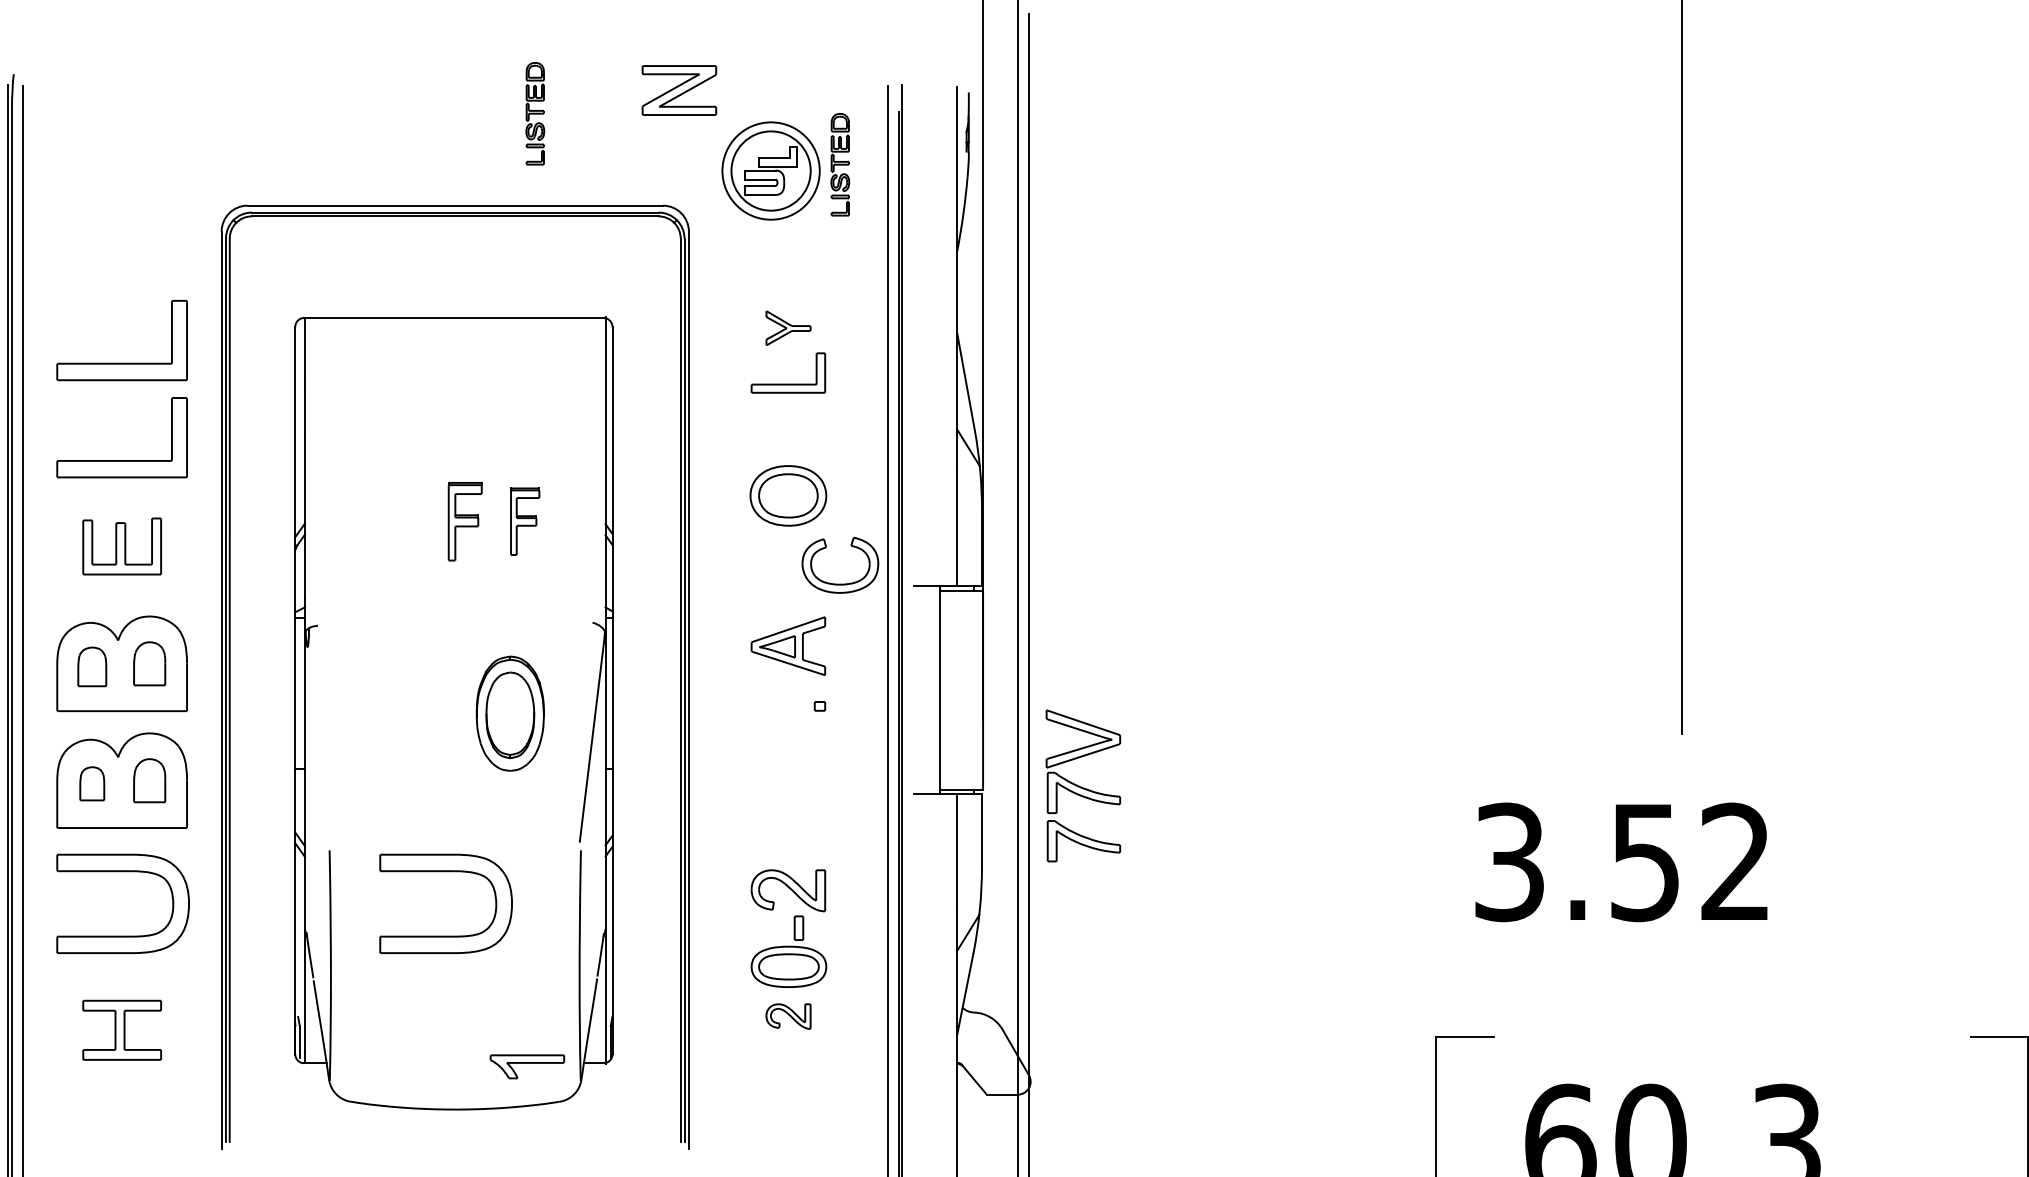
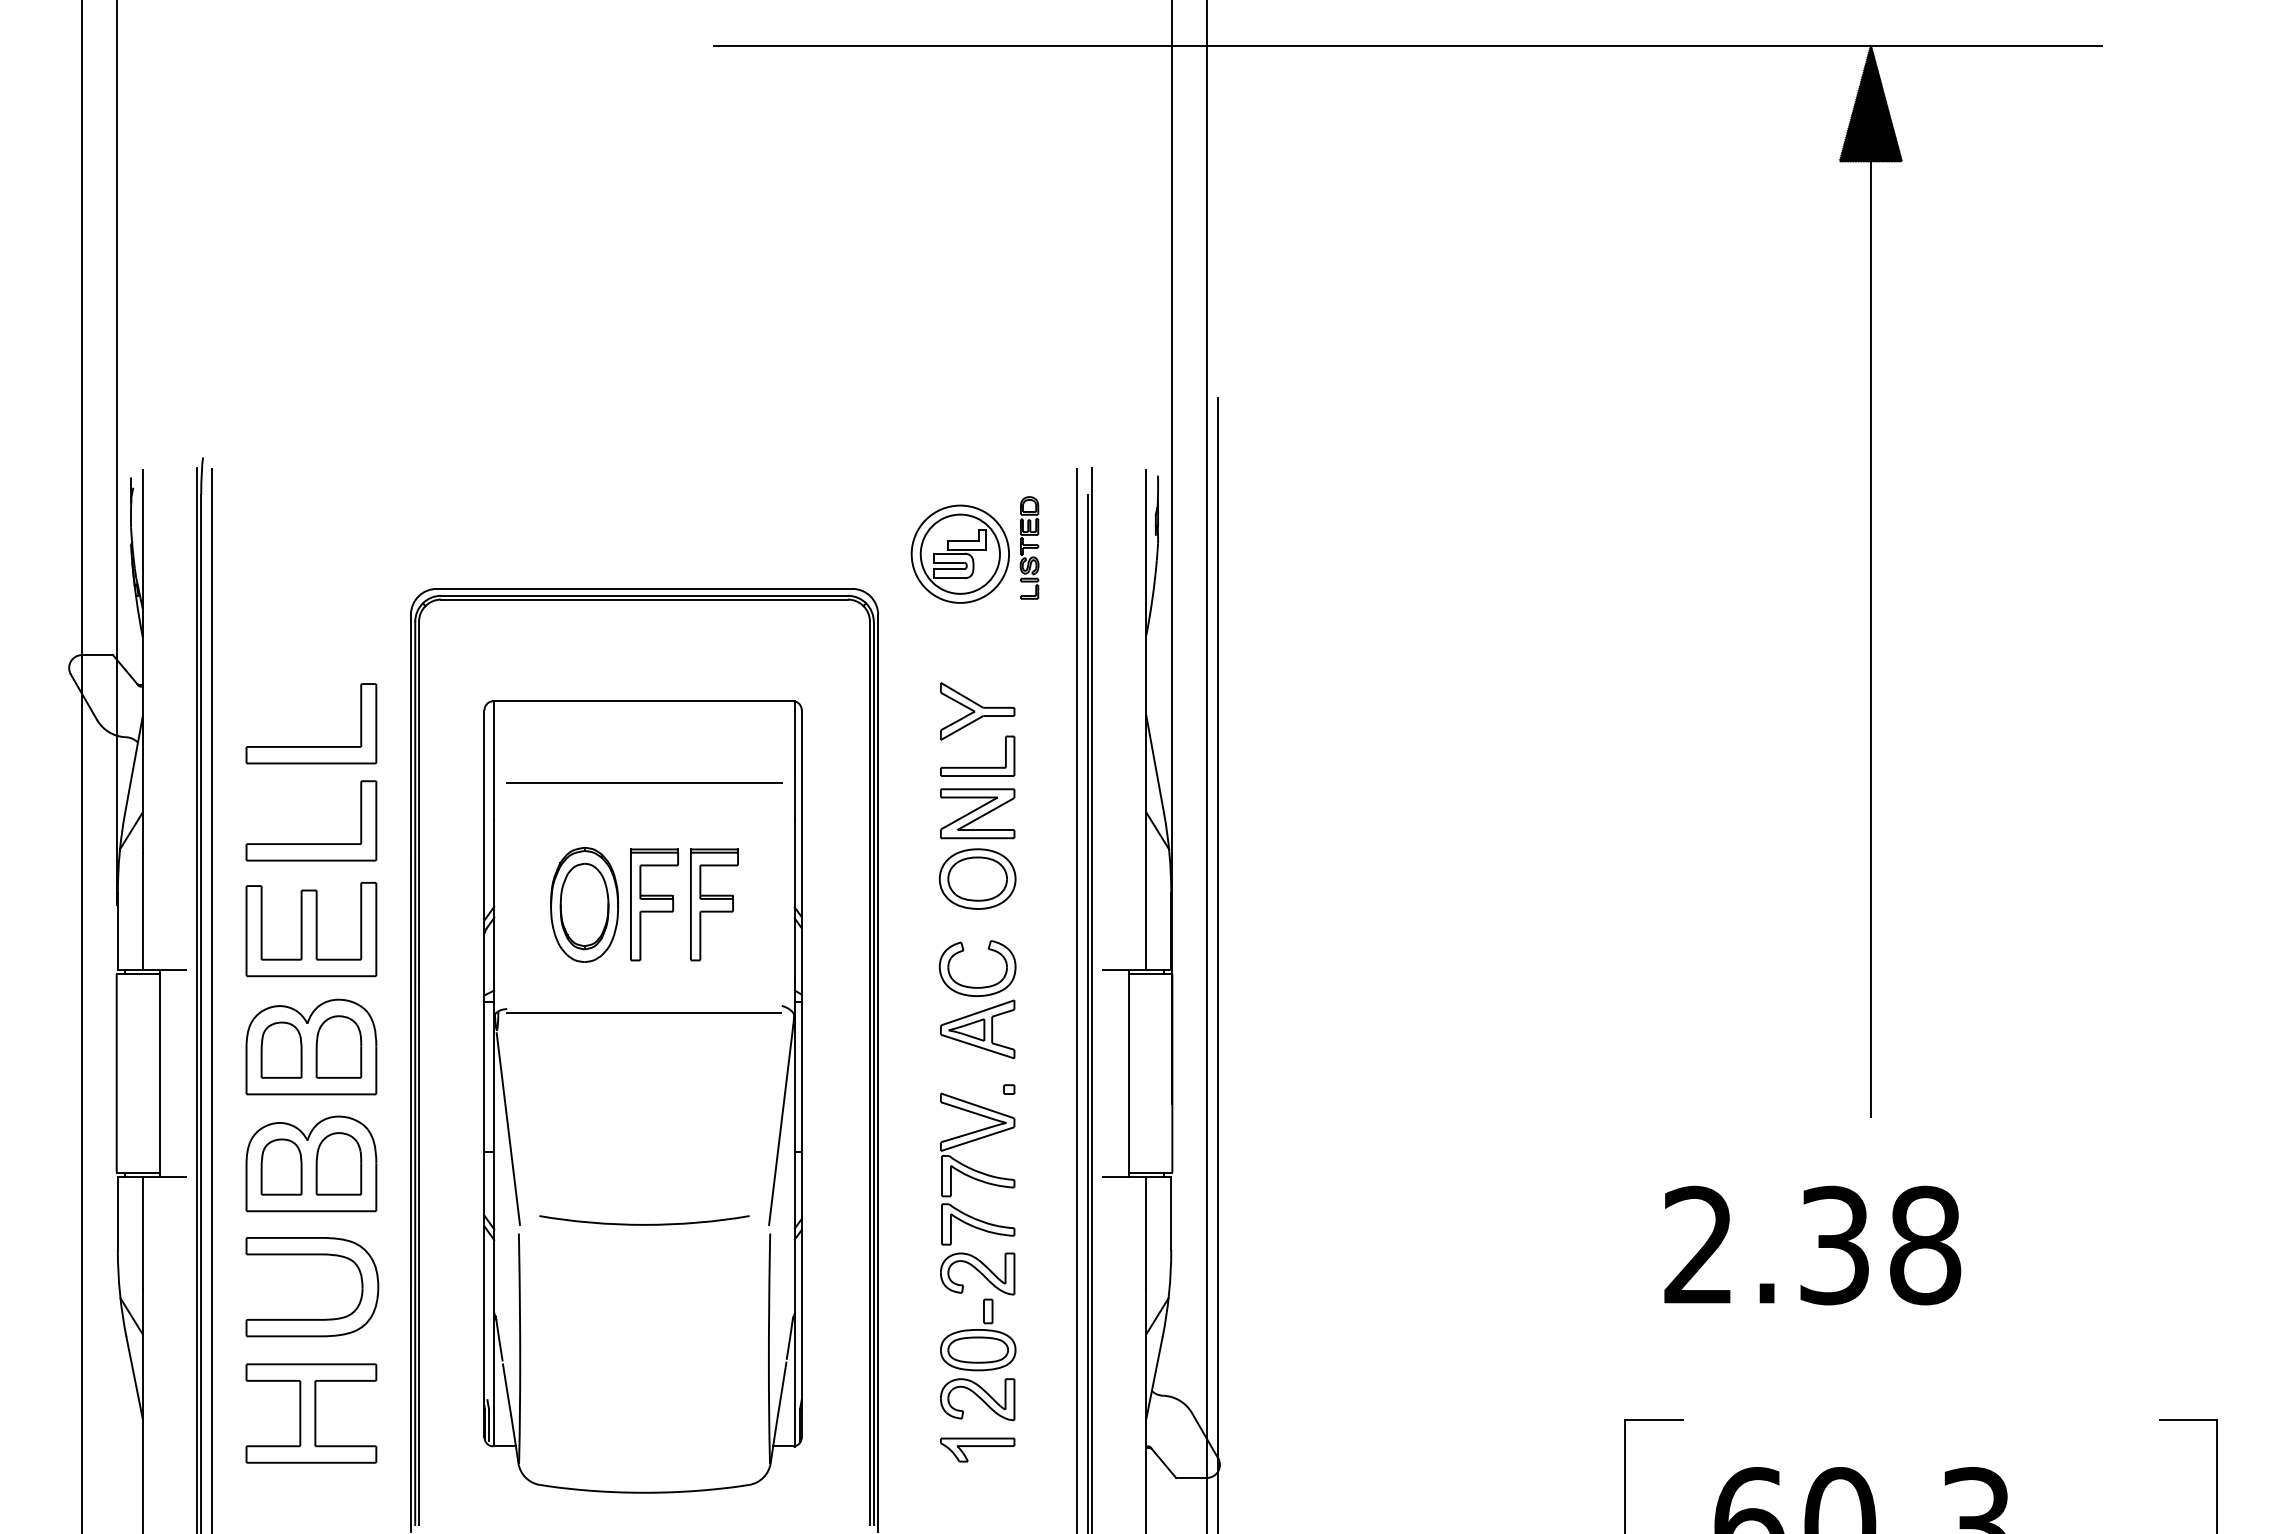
part: (679, 90) -> (977, 813), moved
part: (535, 113) -> (724, 496), removed
part: (788, 328) -> (977, 711), size x1.67
line: (455, 400) -> (644, 783), added
part: (465, 521) -> (654, 904), size x1.43
part: (525, 521) -> (714, 904), size x1.67
part: (122, 546) -> (311, 929), size x1.67
part: (843, 583) -> (980, 986), moved
line: (454, 629) -> (643, 1012), added
part: (149, 663) -> (338, 1046), size x1.43
part: (92, 666) -> (281, 1049), size x1.43
part: (510, 713) -> (584, 904), moved
line: (319, 745) -> (508, 1128), added
part: (149, 780) -> (338, 1163), size x1.43
part: (92, 783) -> (281, 1166), size x1.67
part: (1083, 785) -> (977, 1168), moved
curve: (455, 841) -> (644, 1224), added
text: (1623, 862) -> (1812, 1245), 3.52 -> 2.38
part: (446, 872) -> (635, 1255), removed
part: (788, 1016) -> (977, 1399), size x1.67
part: (122, 1030) -> (311, 1413), size x1.67
part: (527, 1066) -> (977, 1449), moved

